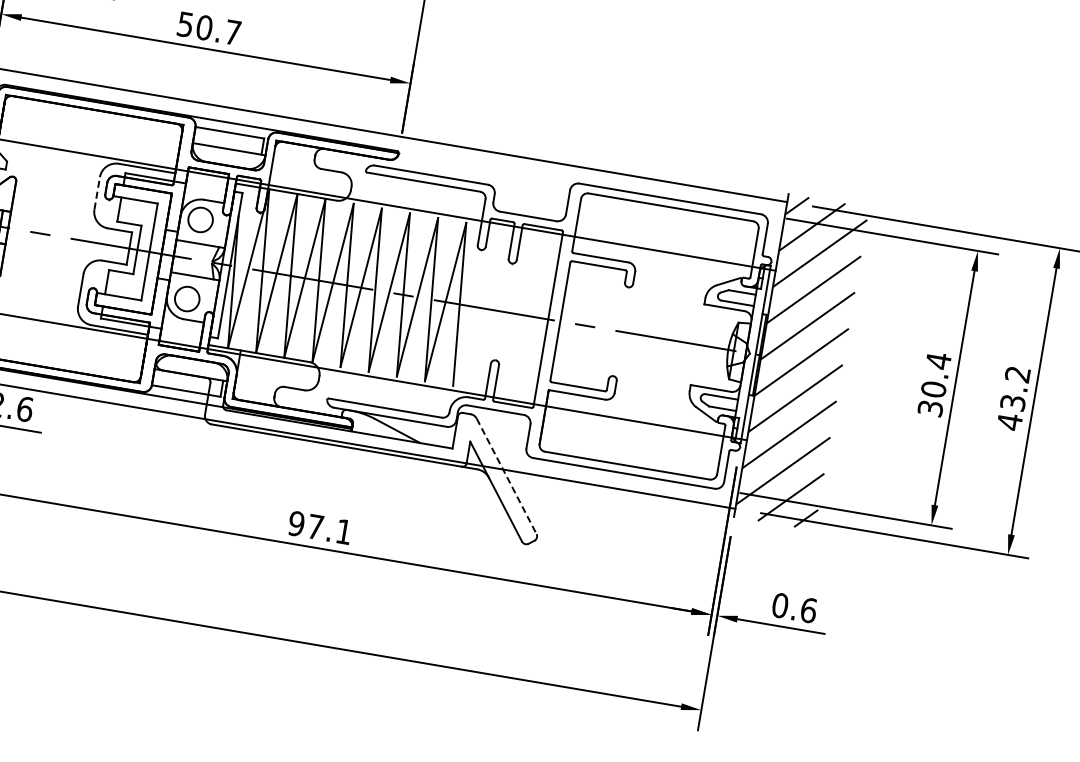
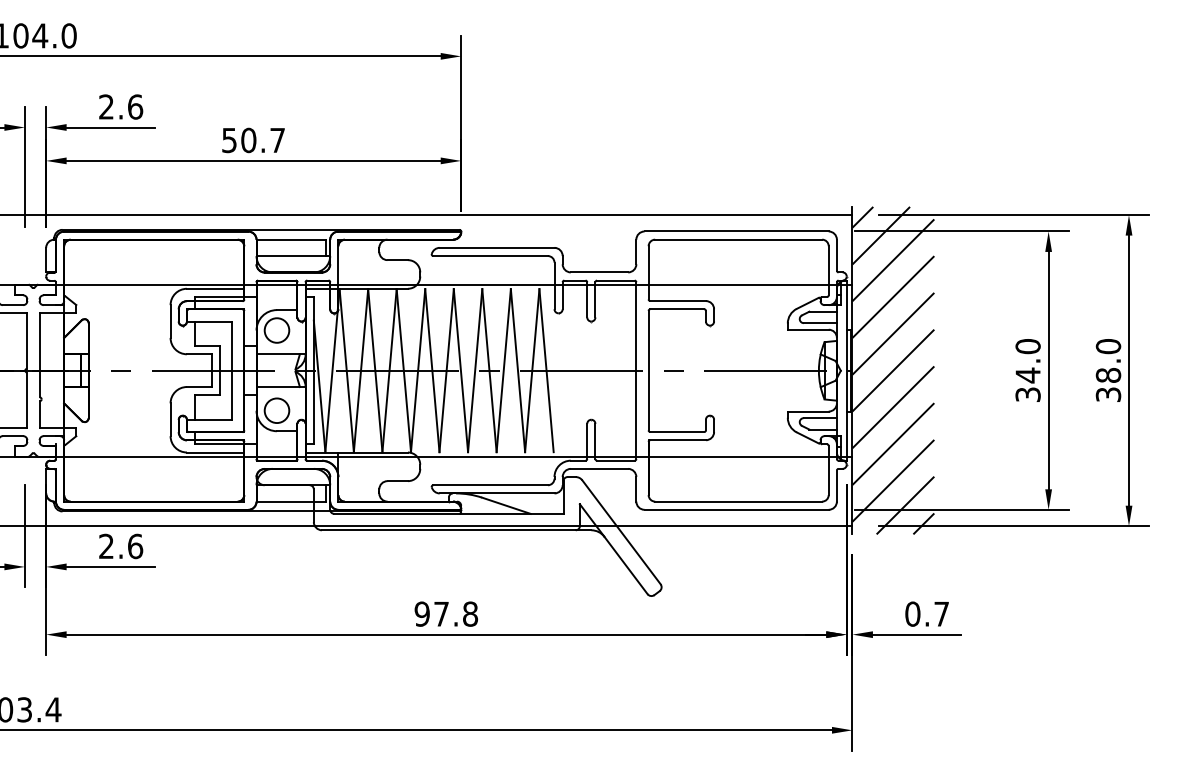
line: (97, 193) -> (170, 321), dashed -> solid
text: (935, 374) -> (1027, 360), 30.4 -> 34.0
text: (1013, 398) -> (1108, 370), 43.2 -> 38.0
line: (506, 476) -> (621, 532), dashed -> solid
text: (344, 531) -> (470, 613), 97.1 -> 97.8
text: (808, 609) -> (941, 613), 0.6 -> 0.7

